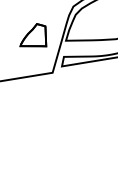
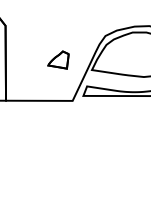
part: (32, 36) -> (58, 59), size x0.7

